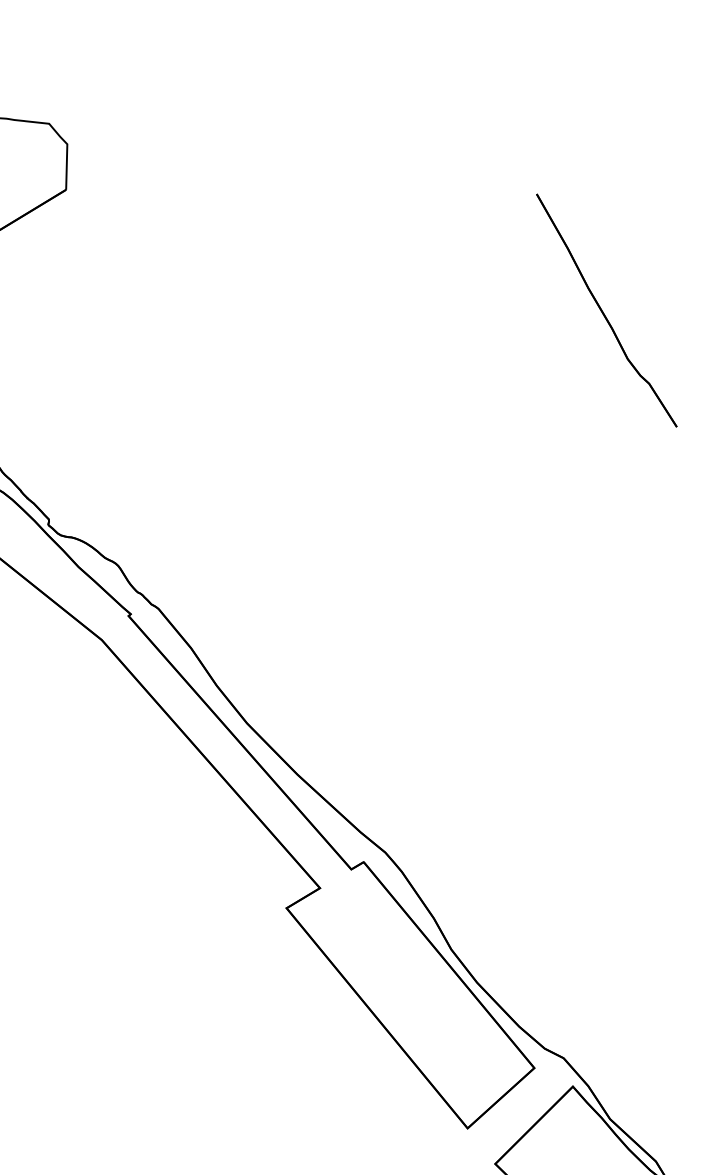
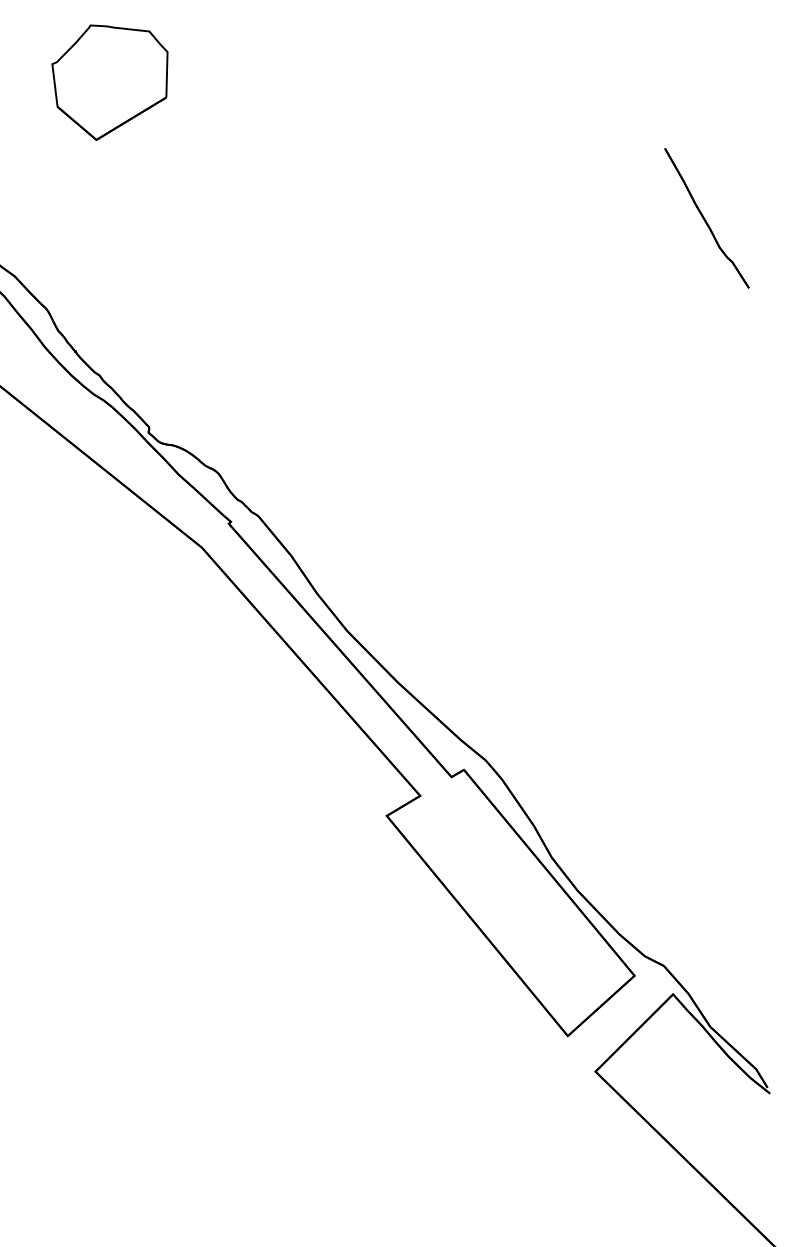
part: (606, 310) -> (706, 218), size x0.6

